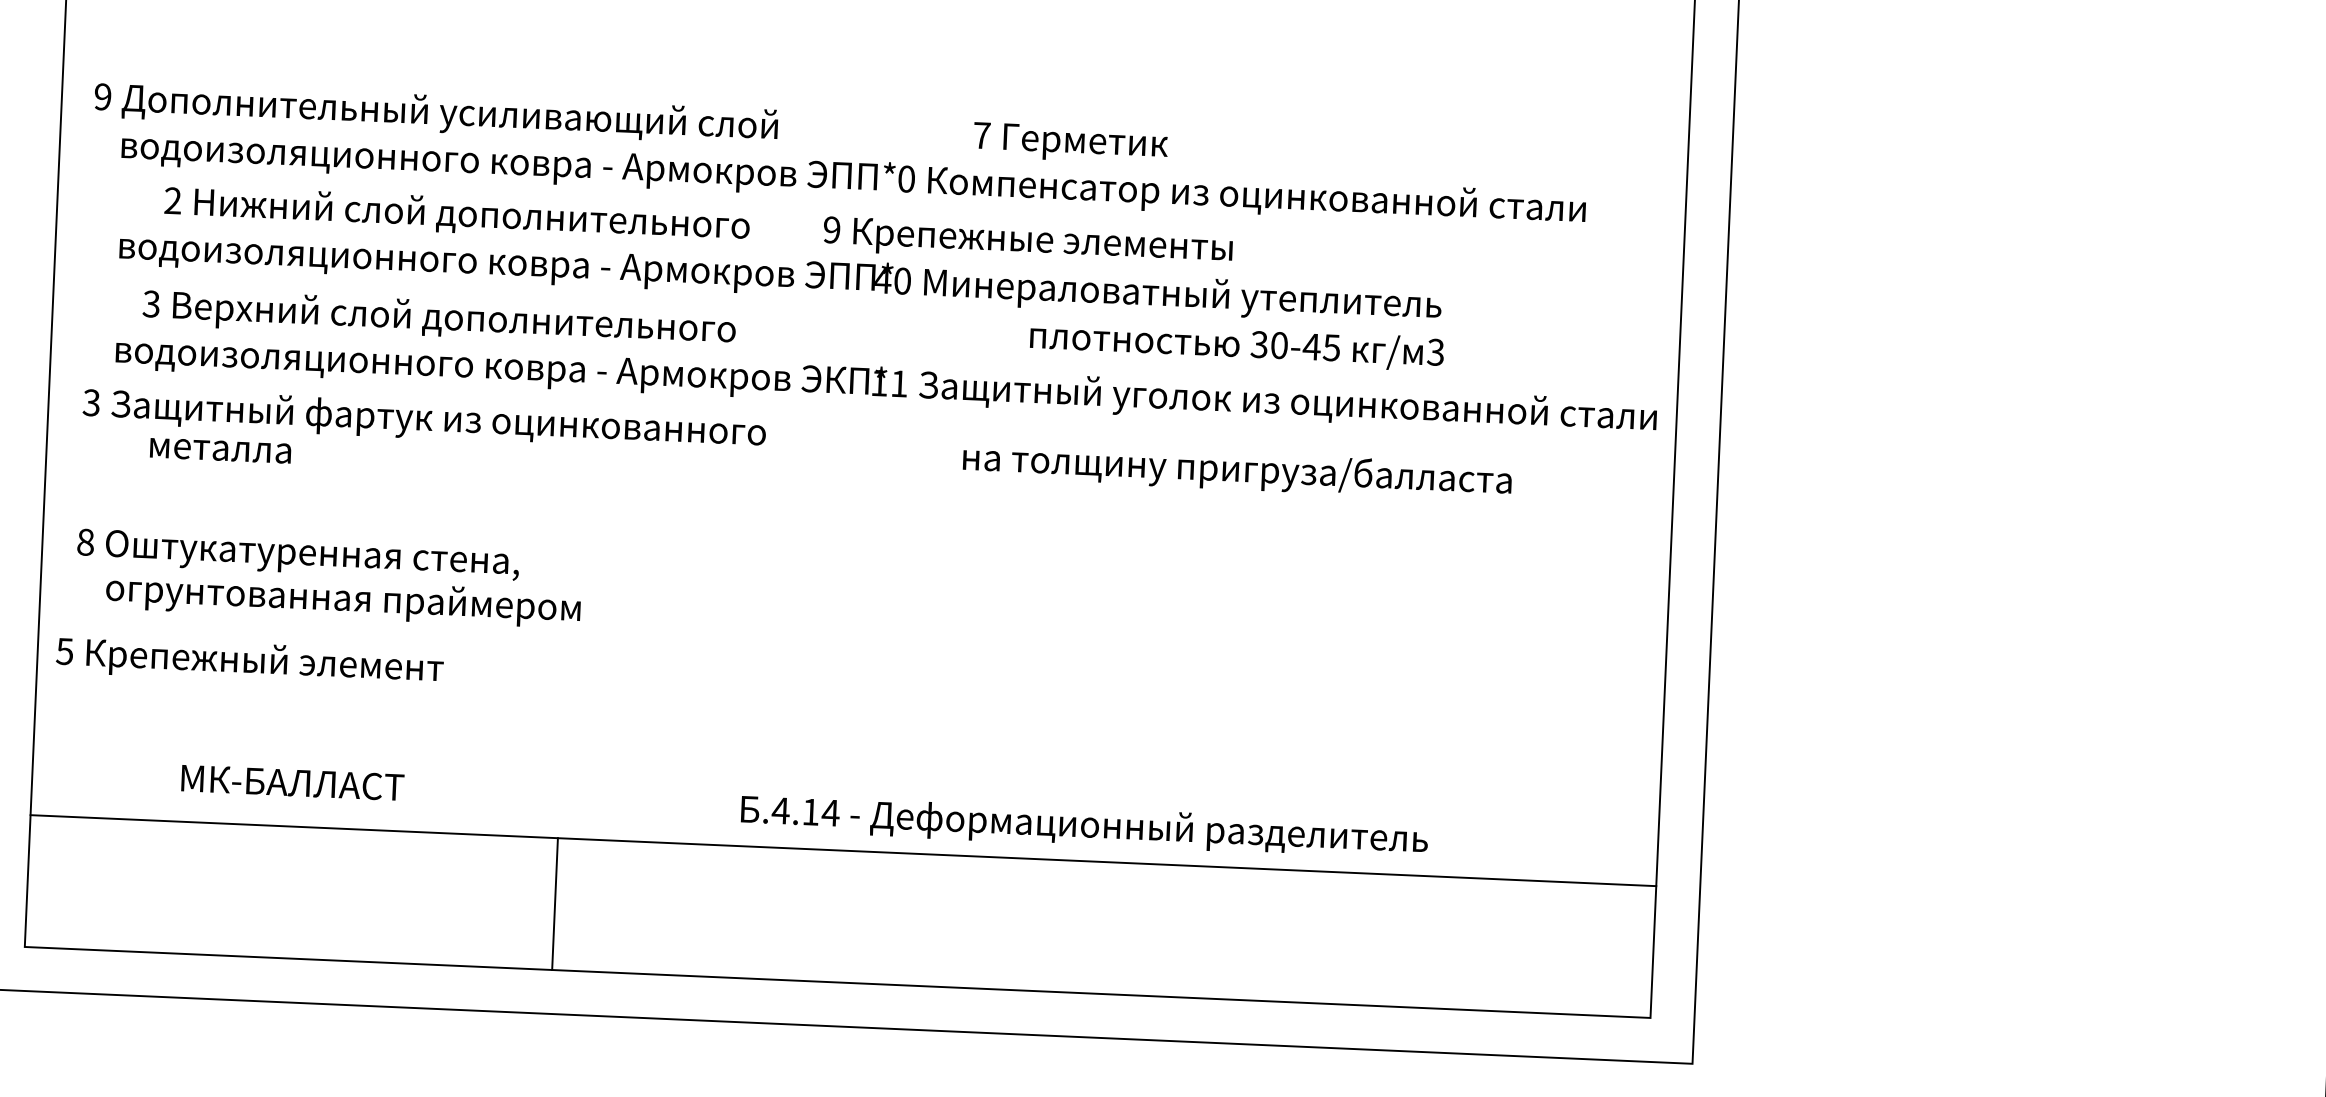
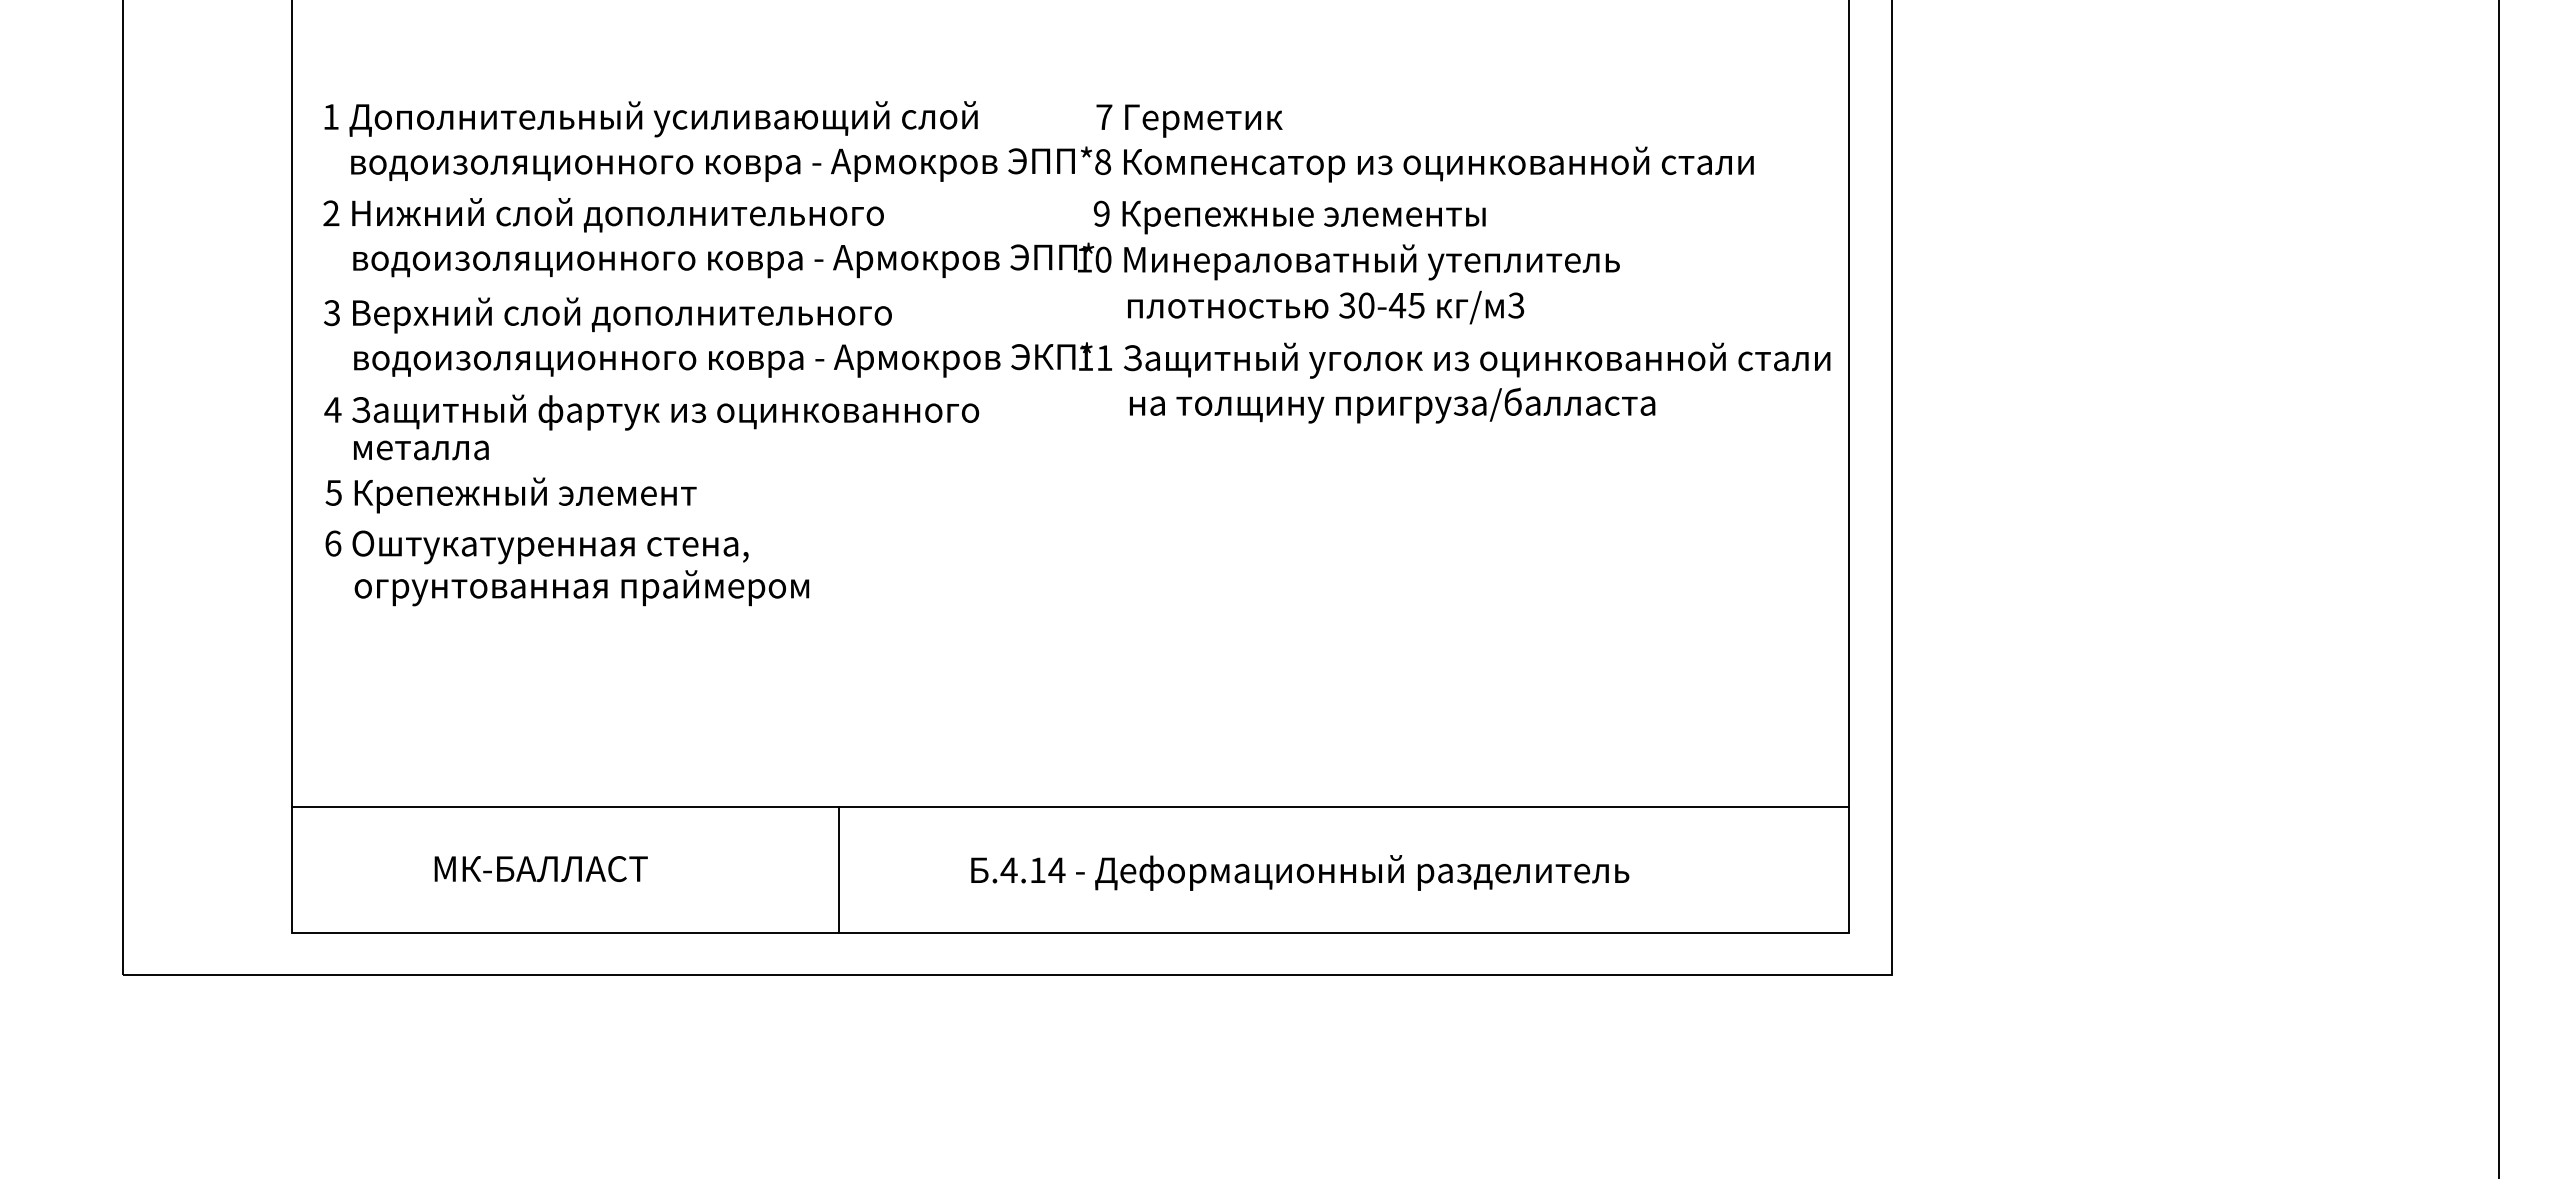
text: (102, 96) -> (330, 116), 9 -> 1
text: (1070, 142) -> (1189, 120), moved
text: (907, 178) -> (1103, 161), 0 -> 8
text: (456, 215) -> (603, 215), moved
text: (1027, 242) -> (1289, 217), moved
text: (882, 281) -> (1084, 260), 40 -> 10
text: (438, 319) -> (607, 315), moved
text: (1237, 345) -> (1326, 307), moved
text: (91, 402) -> (332, 409), 3 -> 4
text: (220, 450) -> (421, 450), moved
text: (1237, 471) -> (1392, 405), moved
text: (86, 542) -> (333, 543), 8 -> 6
text: (249, 662) -> (510, 495), moved
text: (292, 783) -> (540, 869), moved
text: (1084, 826) -> (1300, 872), moved
line: (555, 903) -> (839, 869), moved

